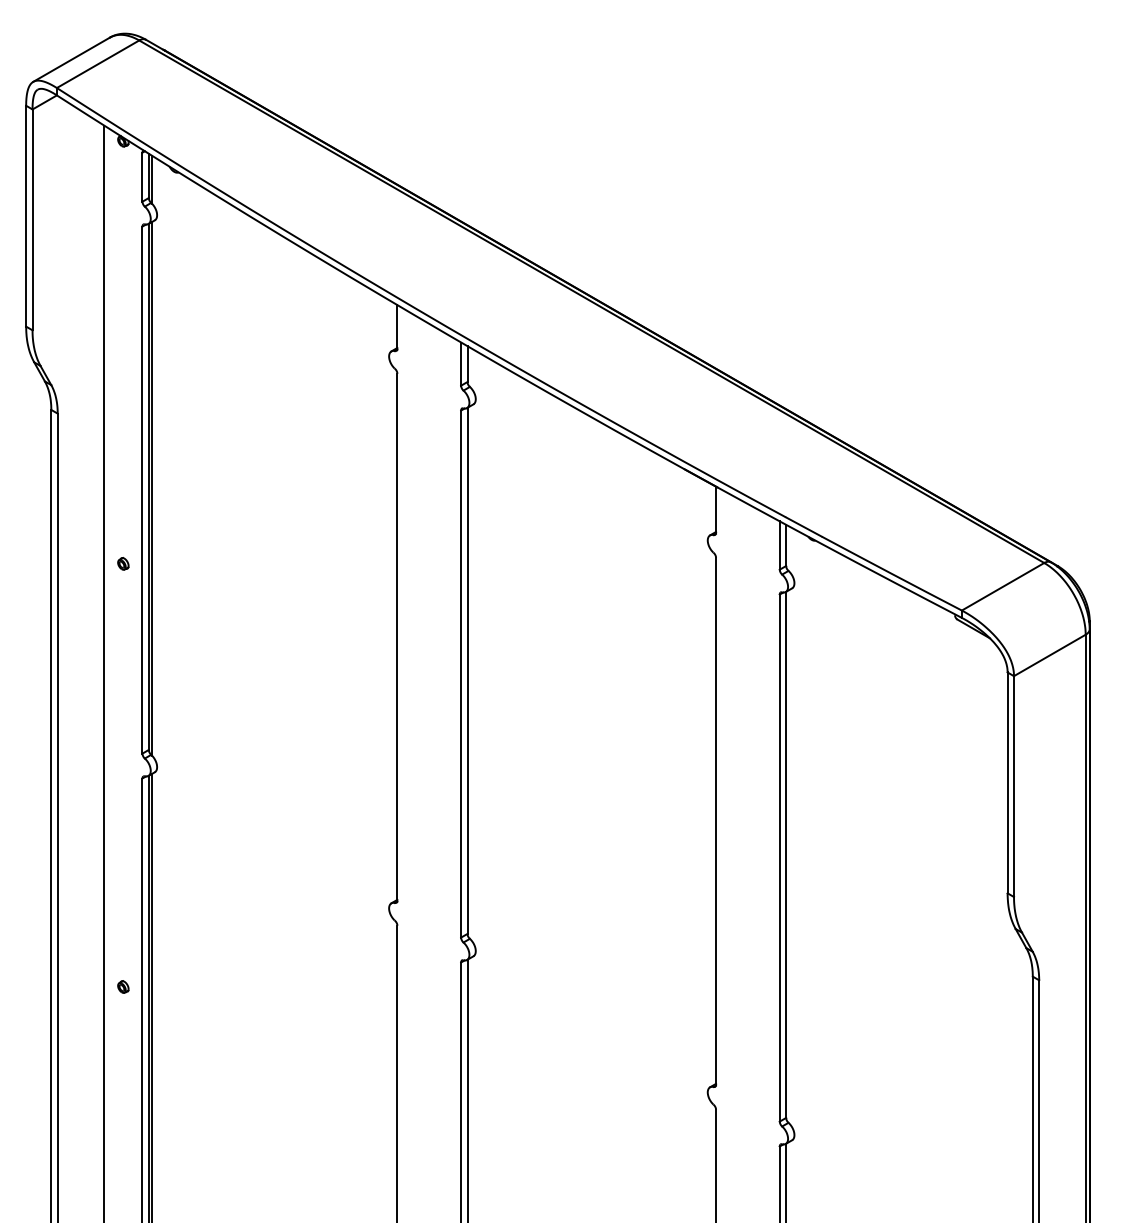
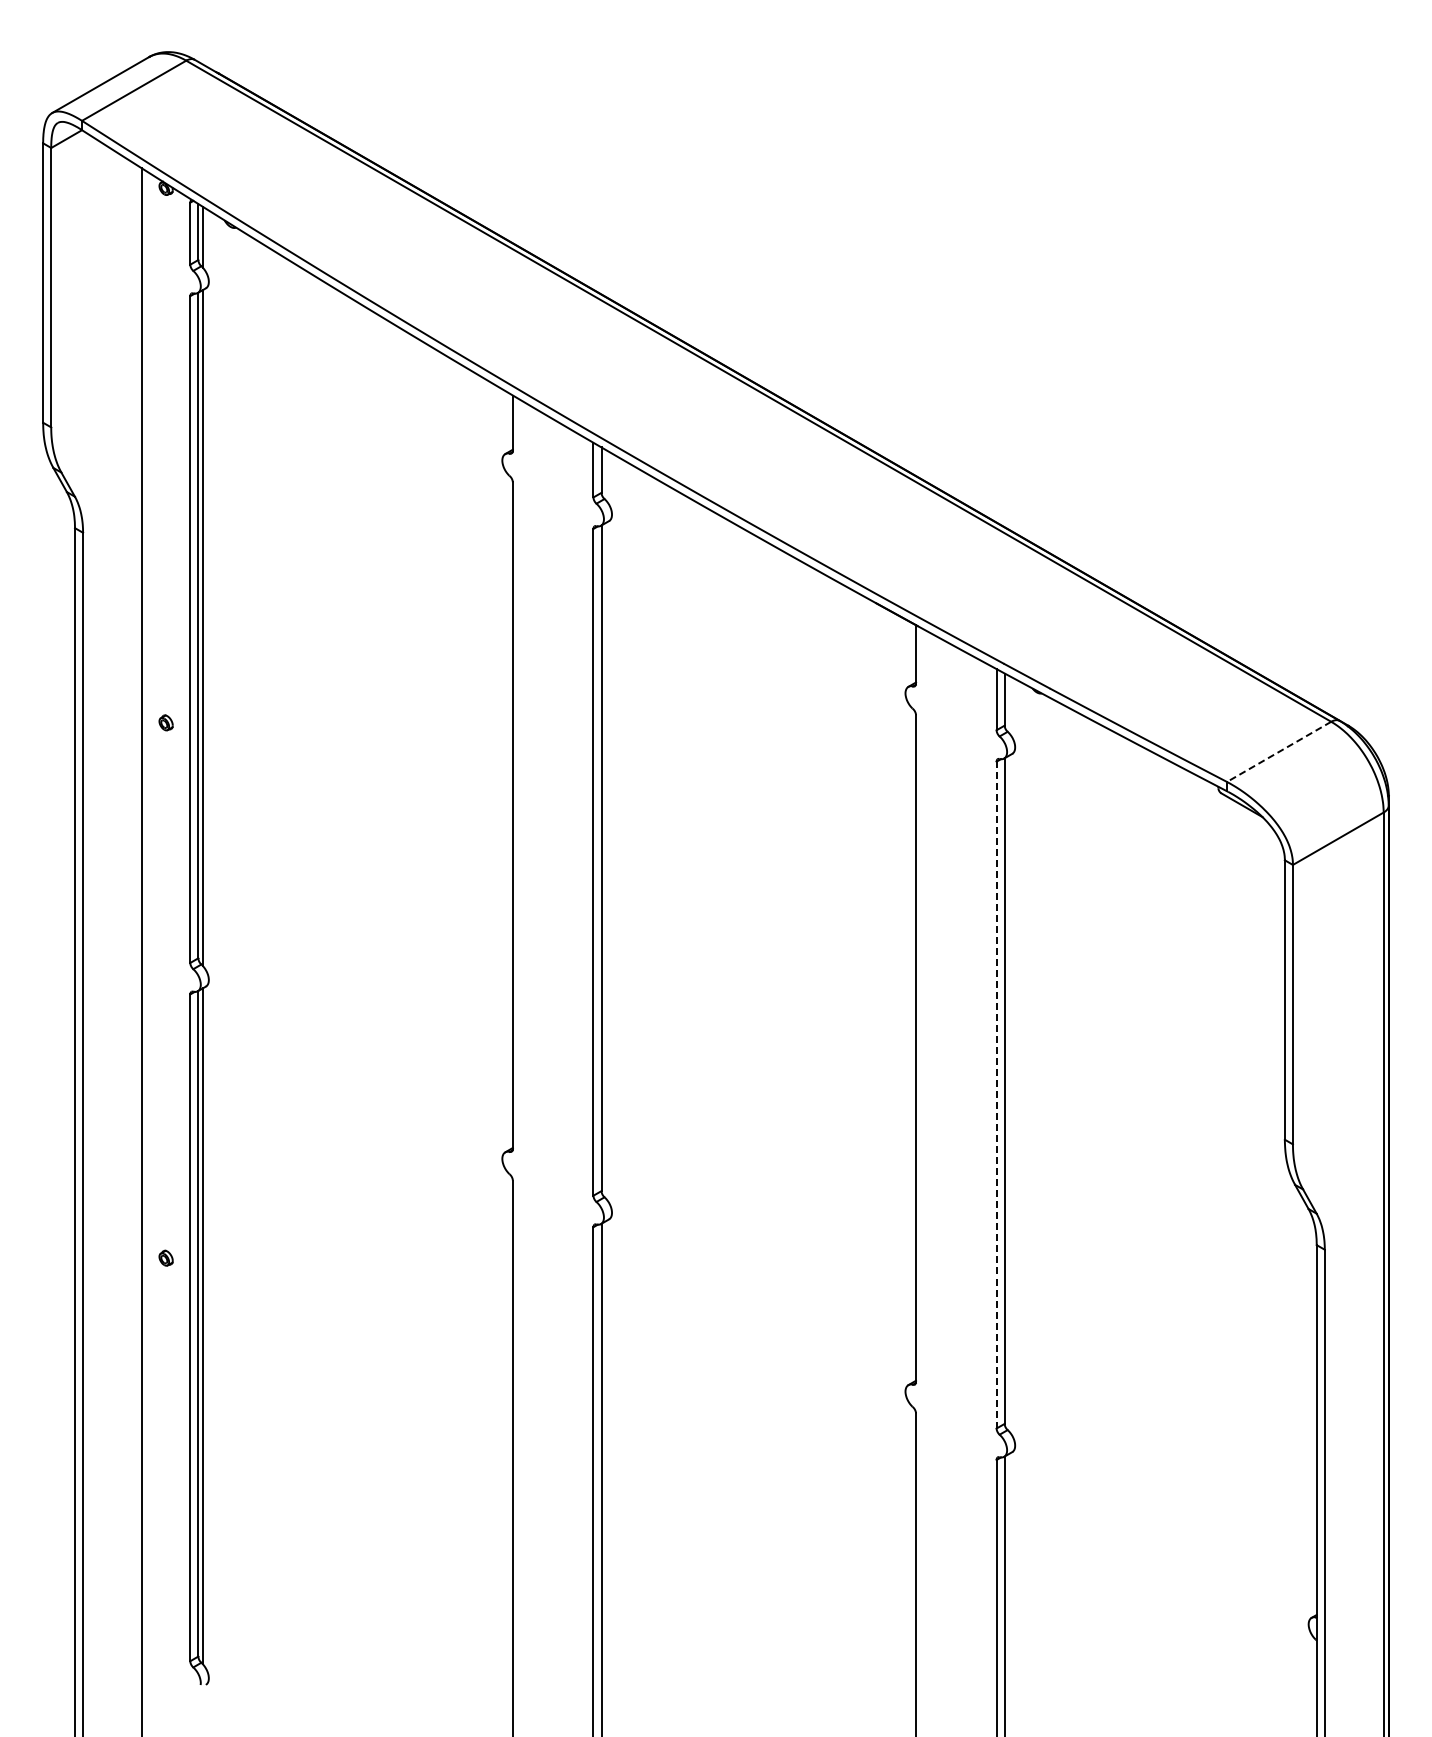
line: (1002, 587) -> (1278, 752), solid -> dashed
line: (779, 857) -> (996, 1094), solid -> dashed

